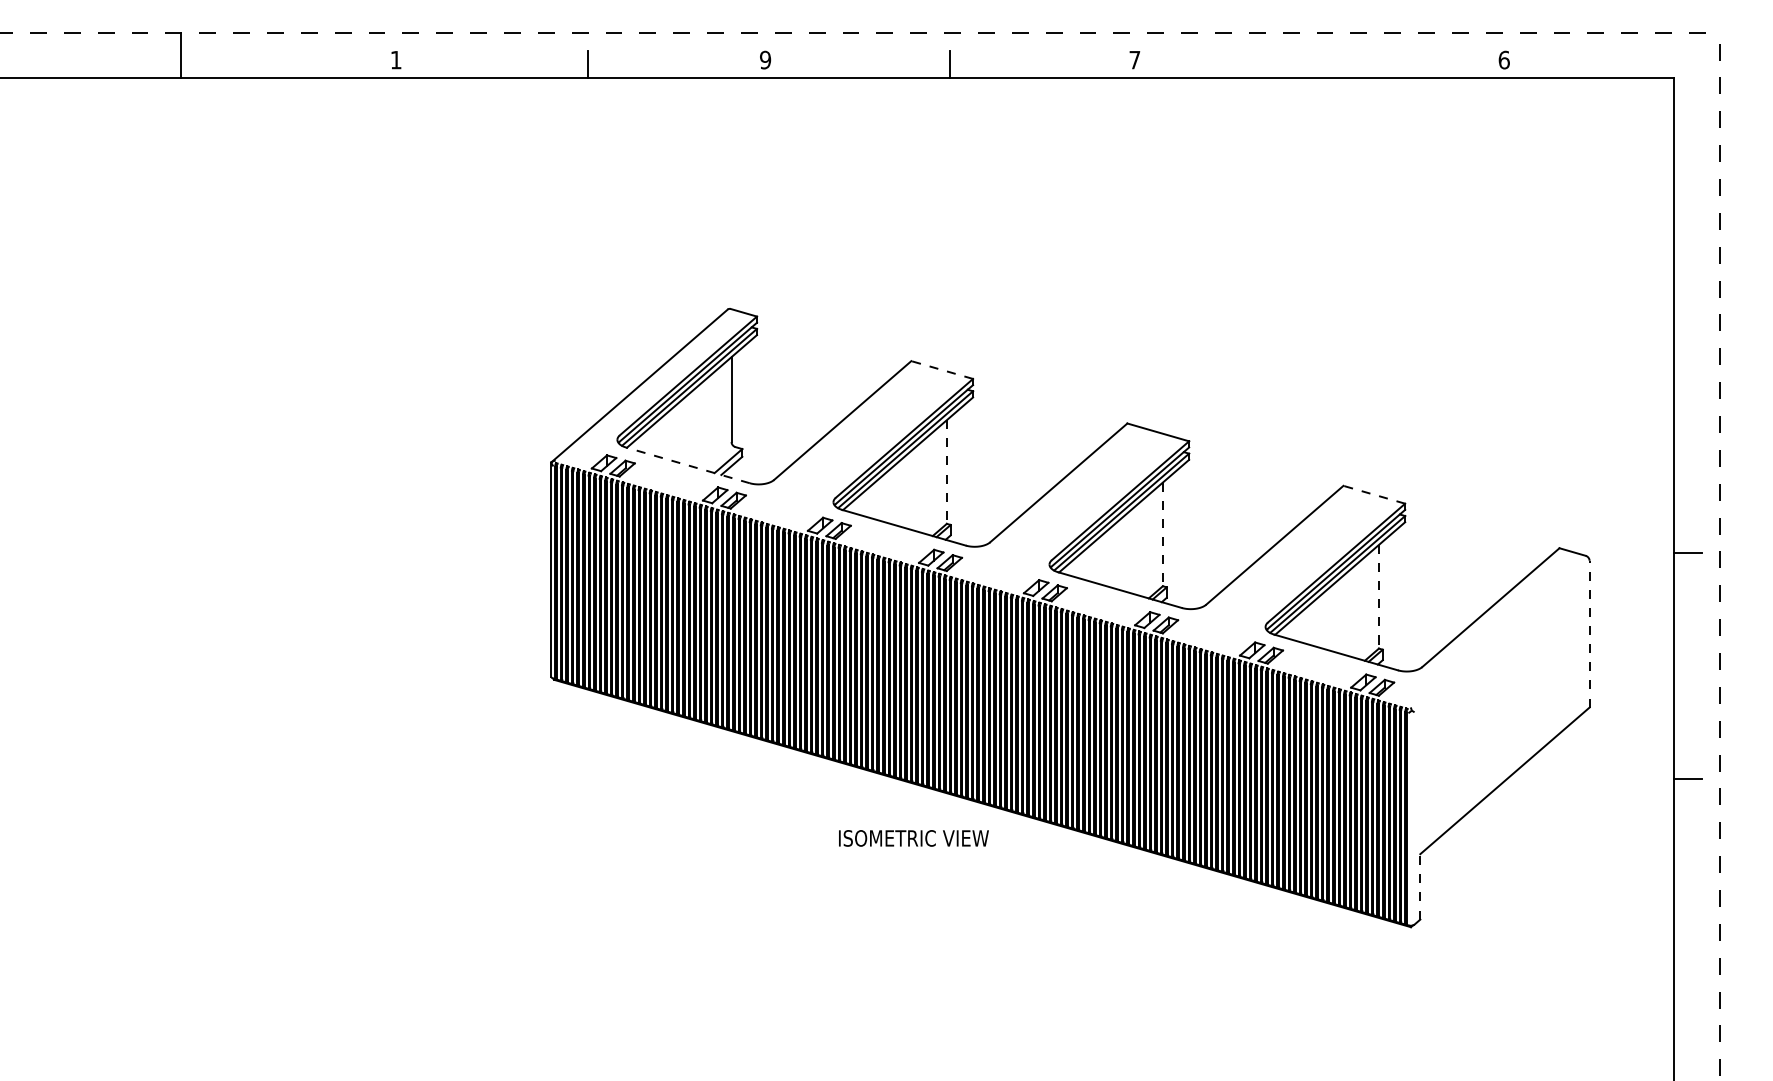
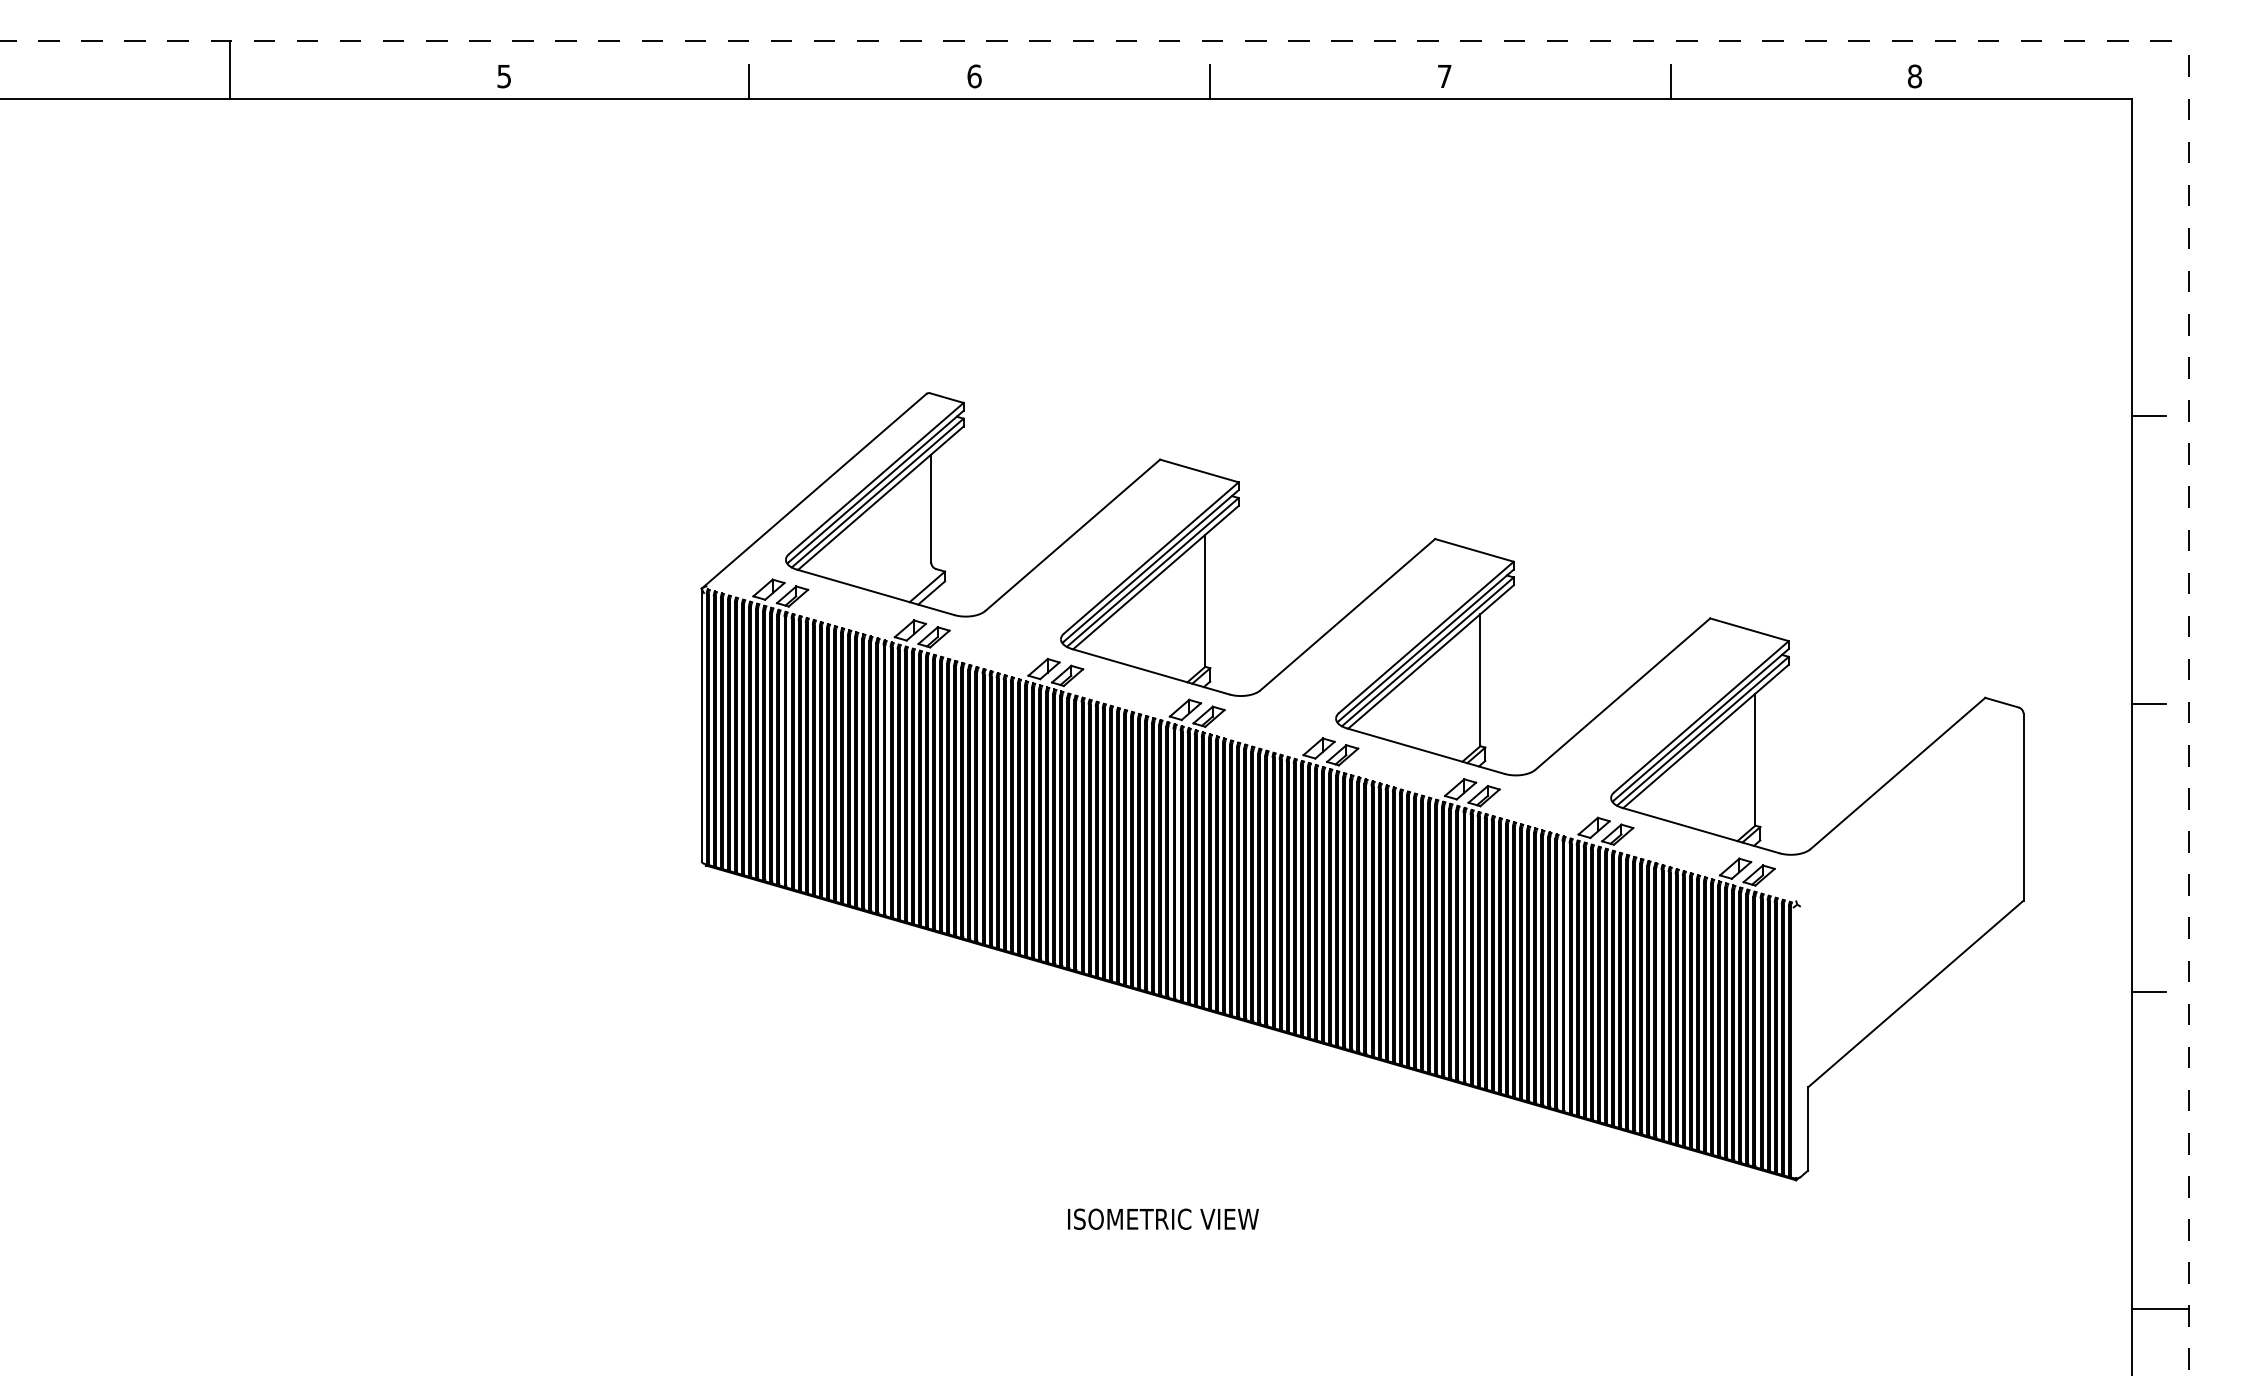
text: (395, 60) -> (503, 76), 1 -> 5
text: (765, 60) -> (974, 76), 9 -> 6
text: (1504, 60) -> (1915, 76), 6 -> 8
line: (1312, 64) -> (1670, 81), added
line: (1687, 327) -> (2148, 416), added
line: (942, 370) -> (1199, 471), dashed -> solid
line: (687, 465) -> (875, 592), dashed -> solid
line: (946, 471) -> (1205, 600), dashed -> solid
line: (1374, 494) -> (1749, 629), dashed -> solid
line: (1162, 534) -> (1480, 680), dashed -> solid
line: (1379, 596) -> (1755, 759), dashed -> solid
line: (1589, 633) -> (2023, 806), dashed -> solid
text: (913, 837) -> (1163, 1218), moved
line: (1420, 886) -> (1808, 1128), dashed -> solid
line: (1697, 1028) -> (2160, 1309), added

